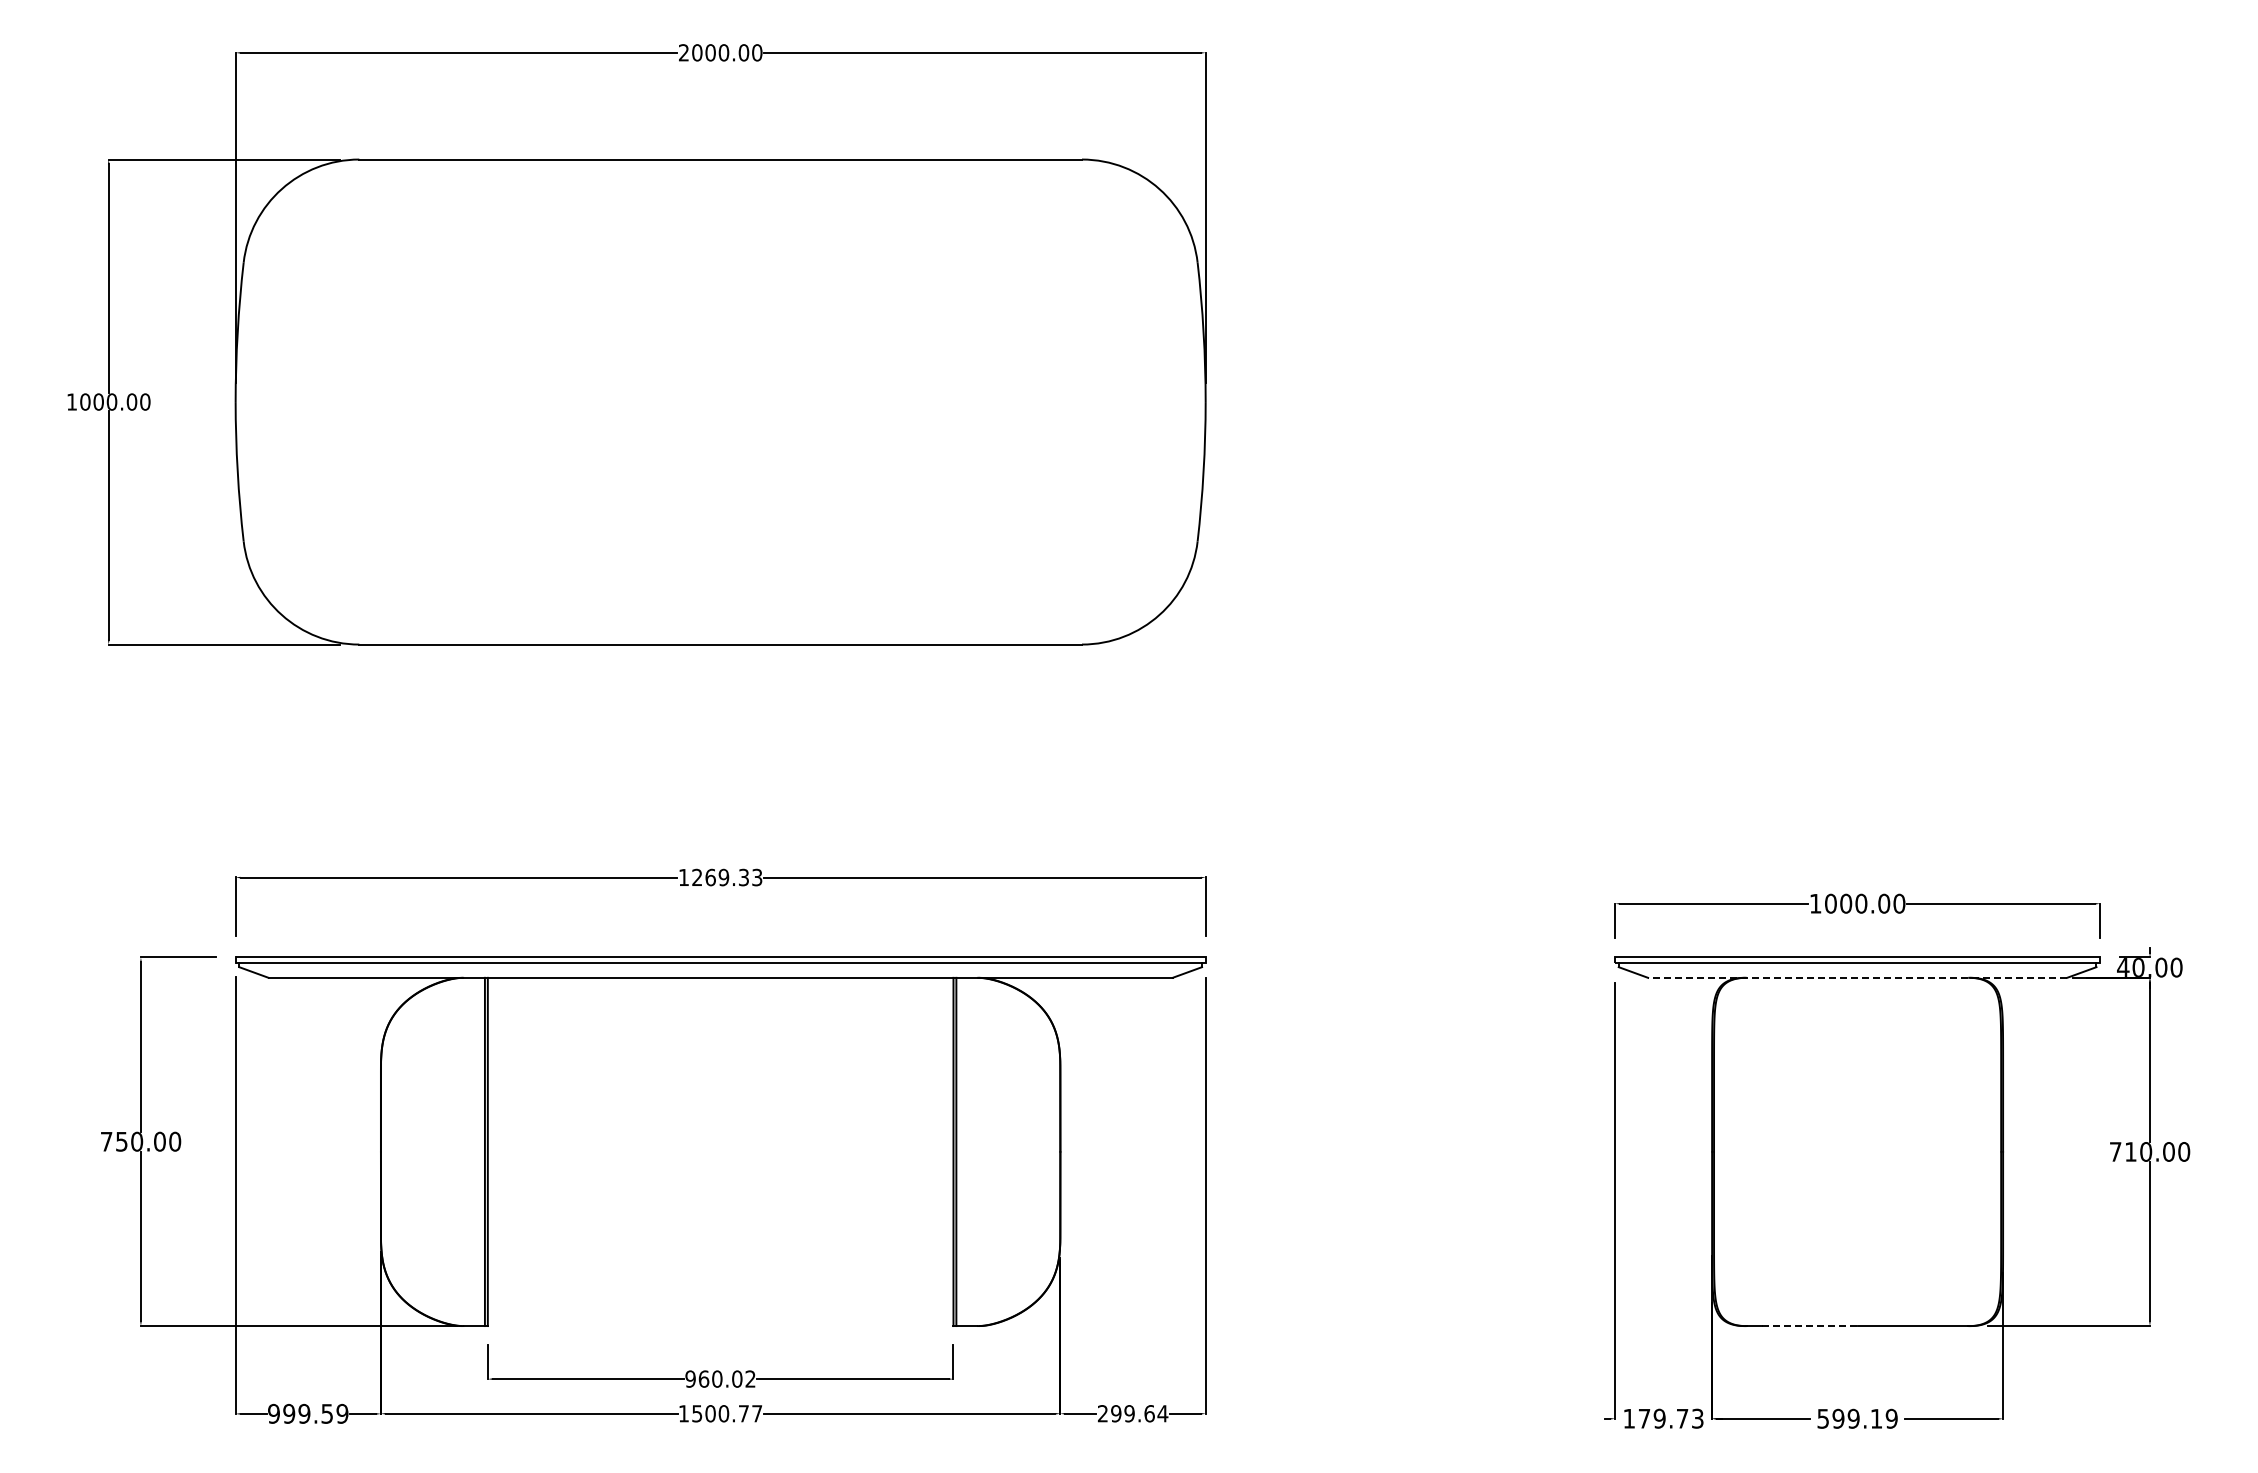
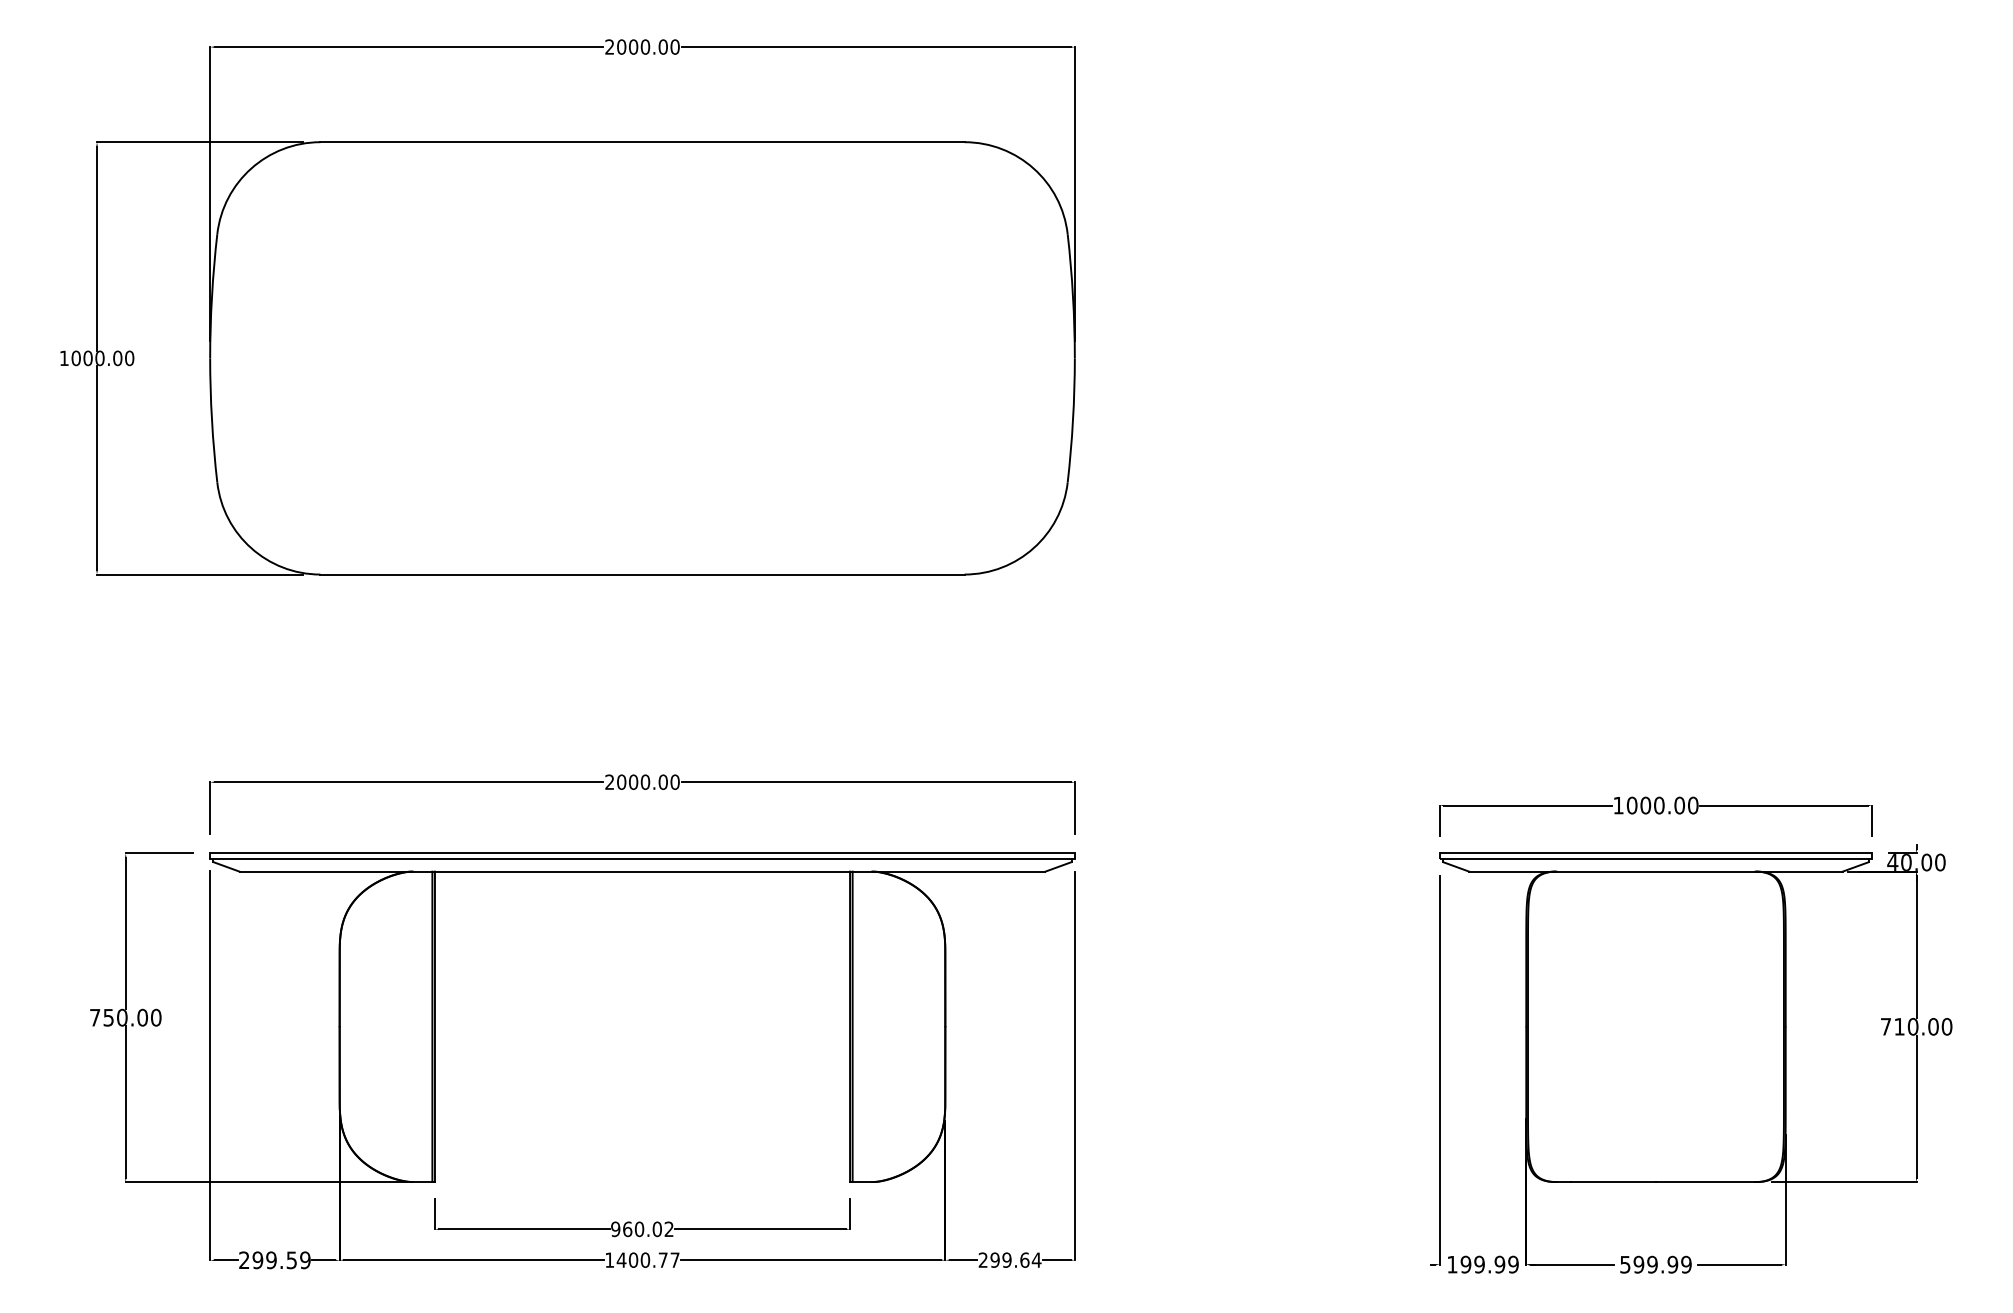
text: (720, 877) -> (642, 782), 1269.33 -> 2000.00
line: (1857, 977) -> (1655, 871), dashed -> solid
line: (1809, 1326) -> (1613, 1182), dashed -> solid
text: (273, 1413) -> (243, 1259), 999.59 -> 299.59
text: (696, 1413) -> (620, 1259), 1500.77 -> 1400.77
text: (1670, 1418) -> (1489, 1264), 179.73 -> 199.99
text: (1876, 1418) -> (1672, 1264), 599.19 -> 599.99

